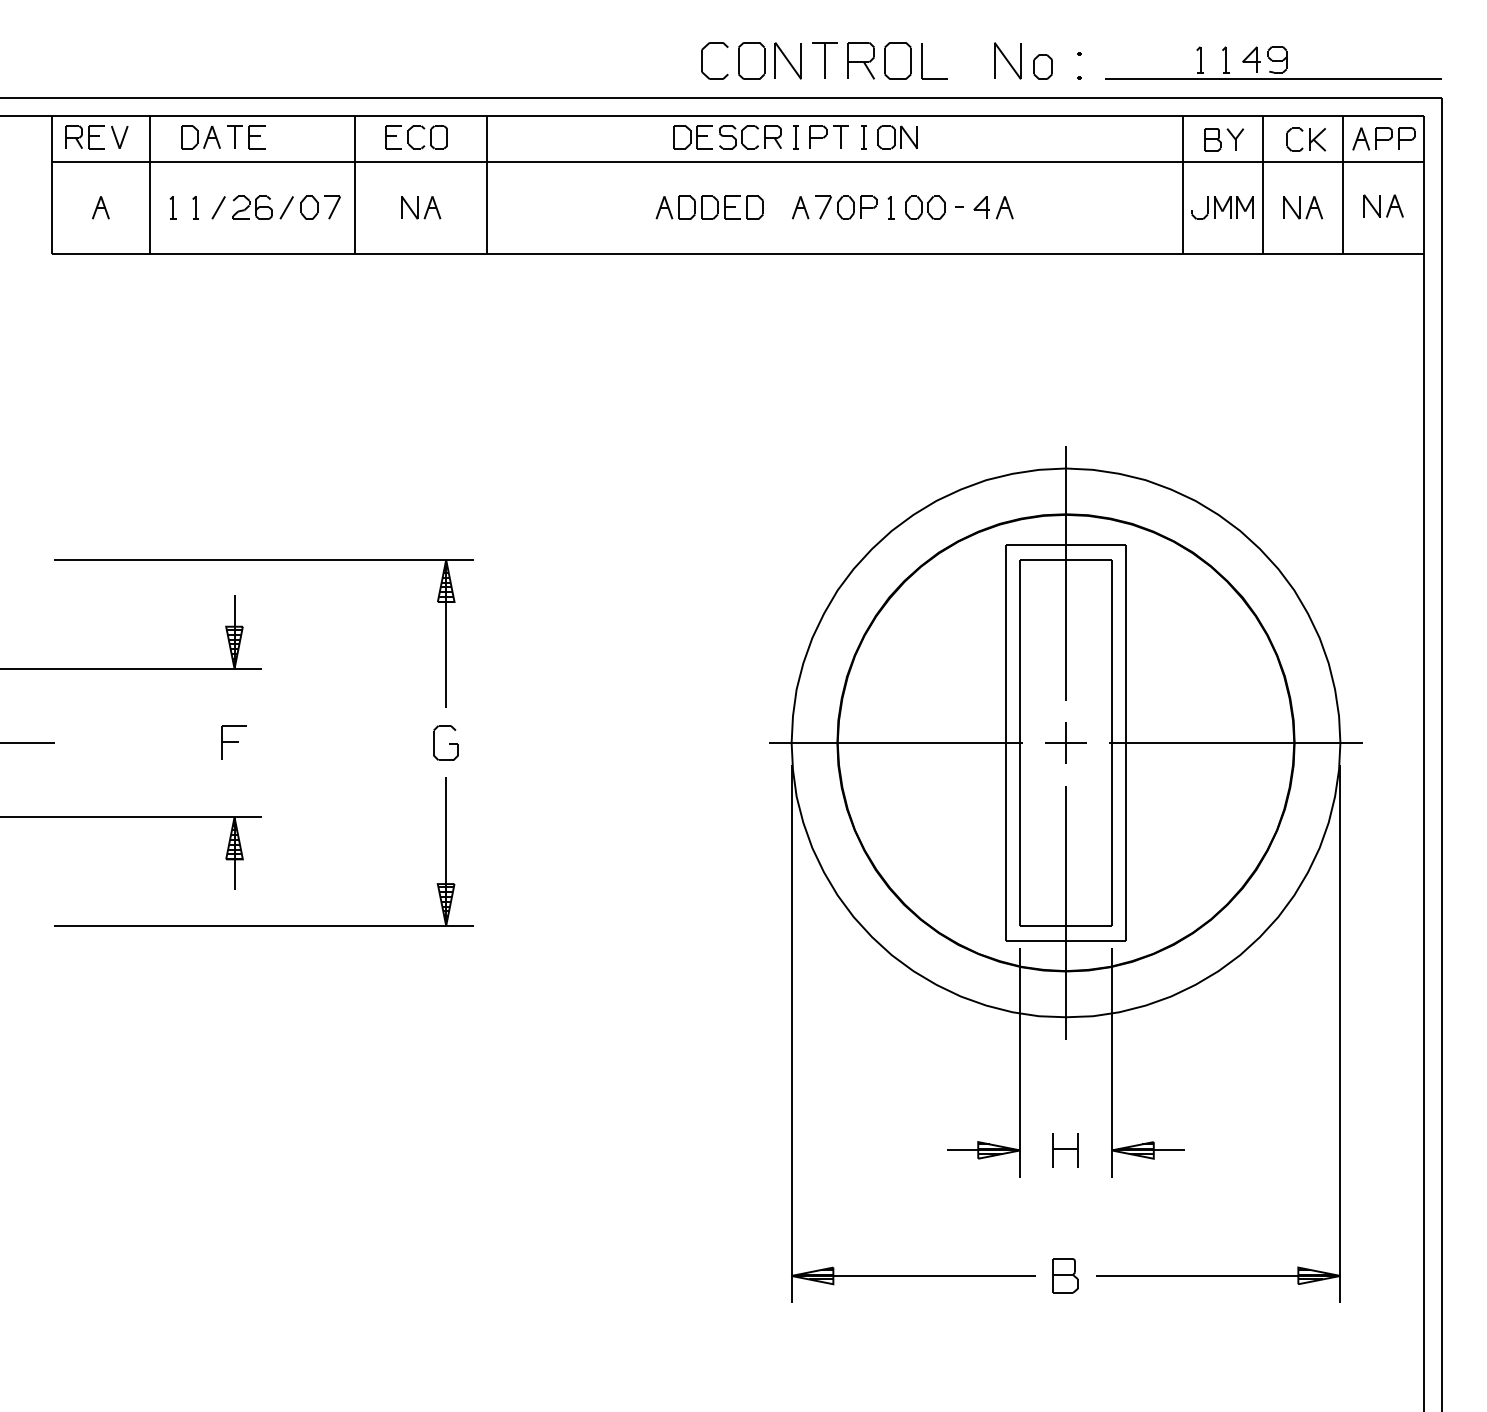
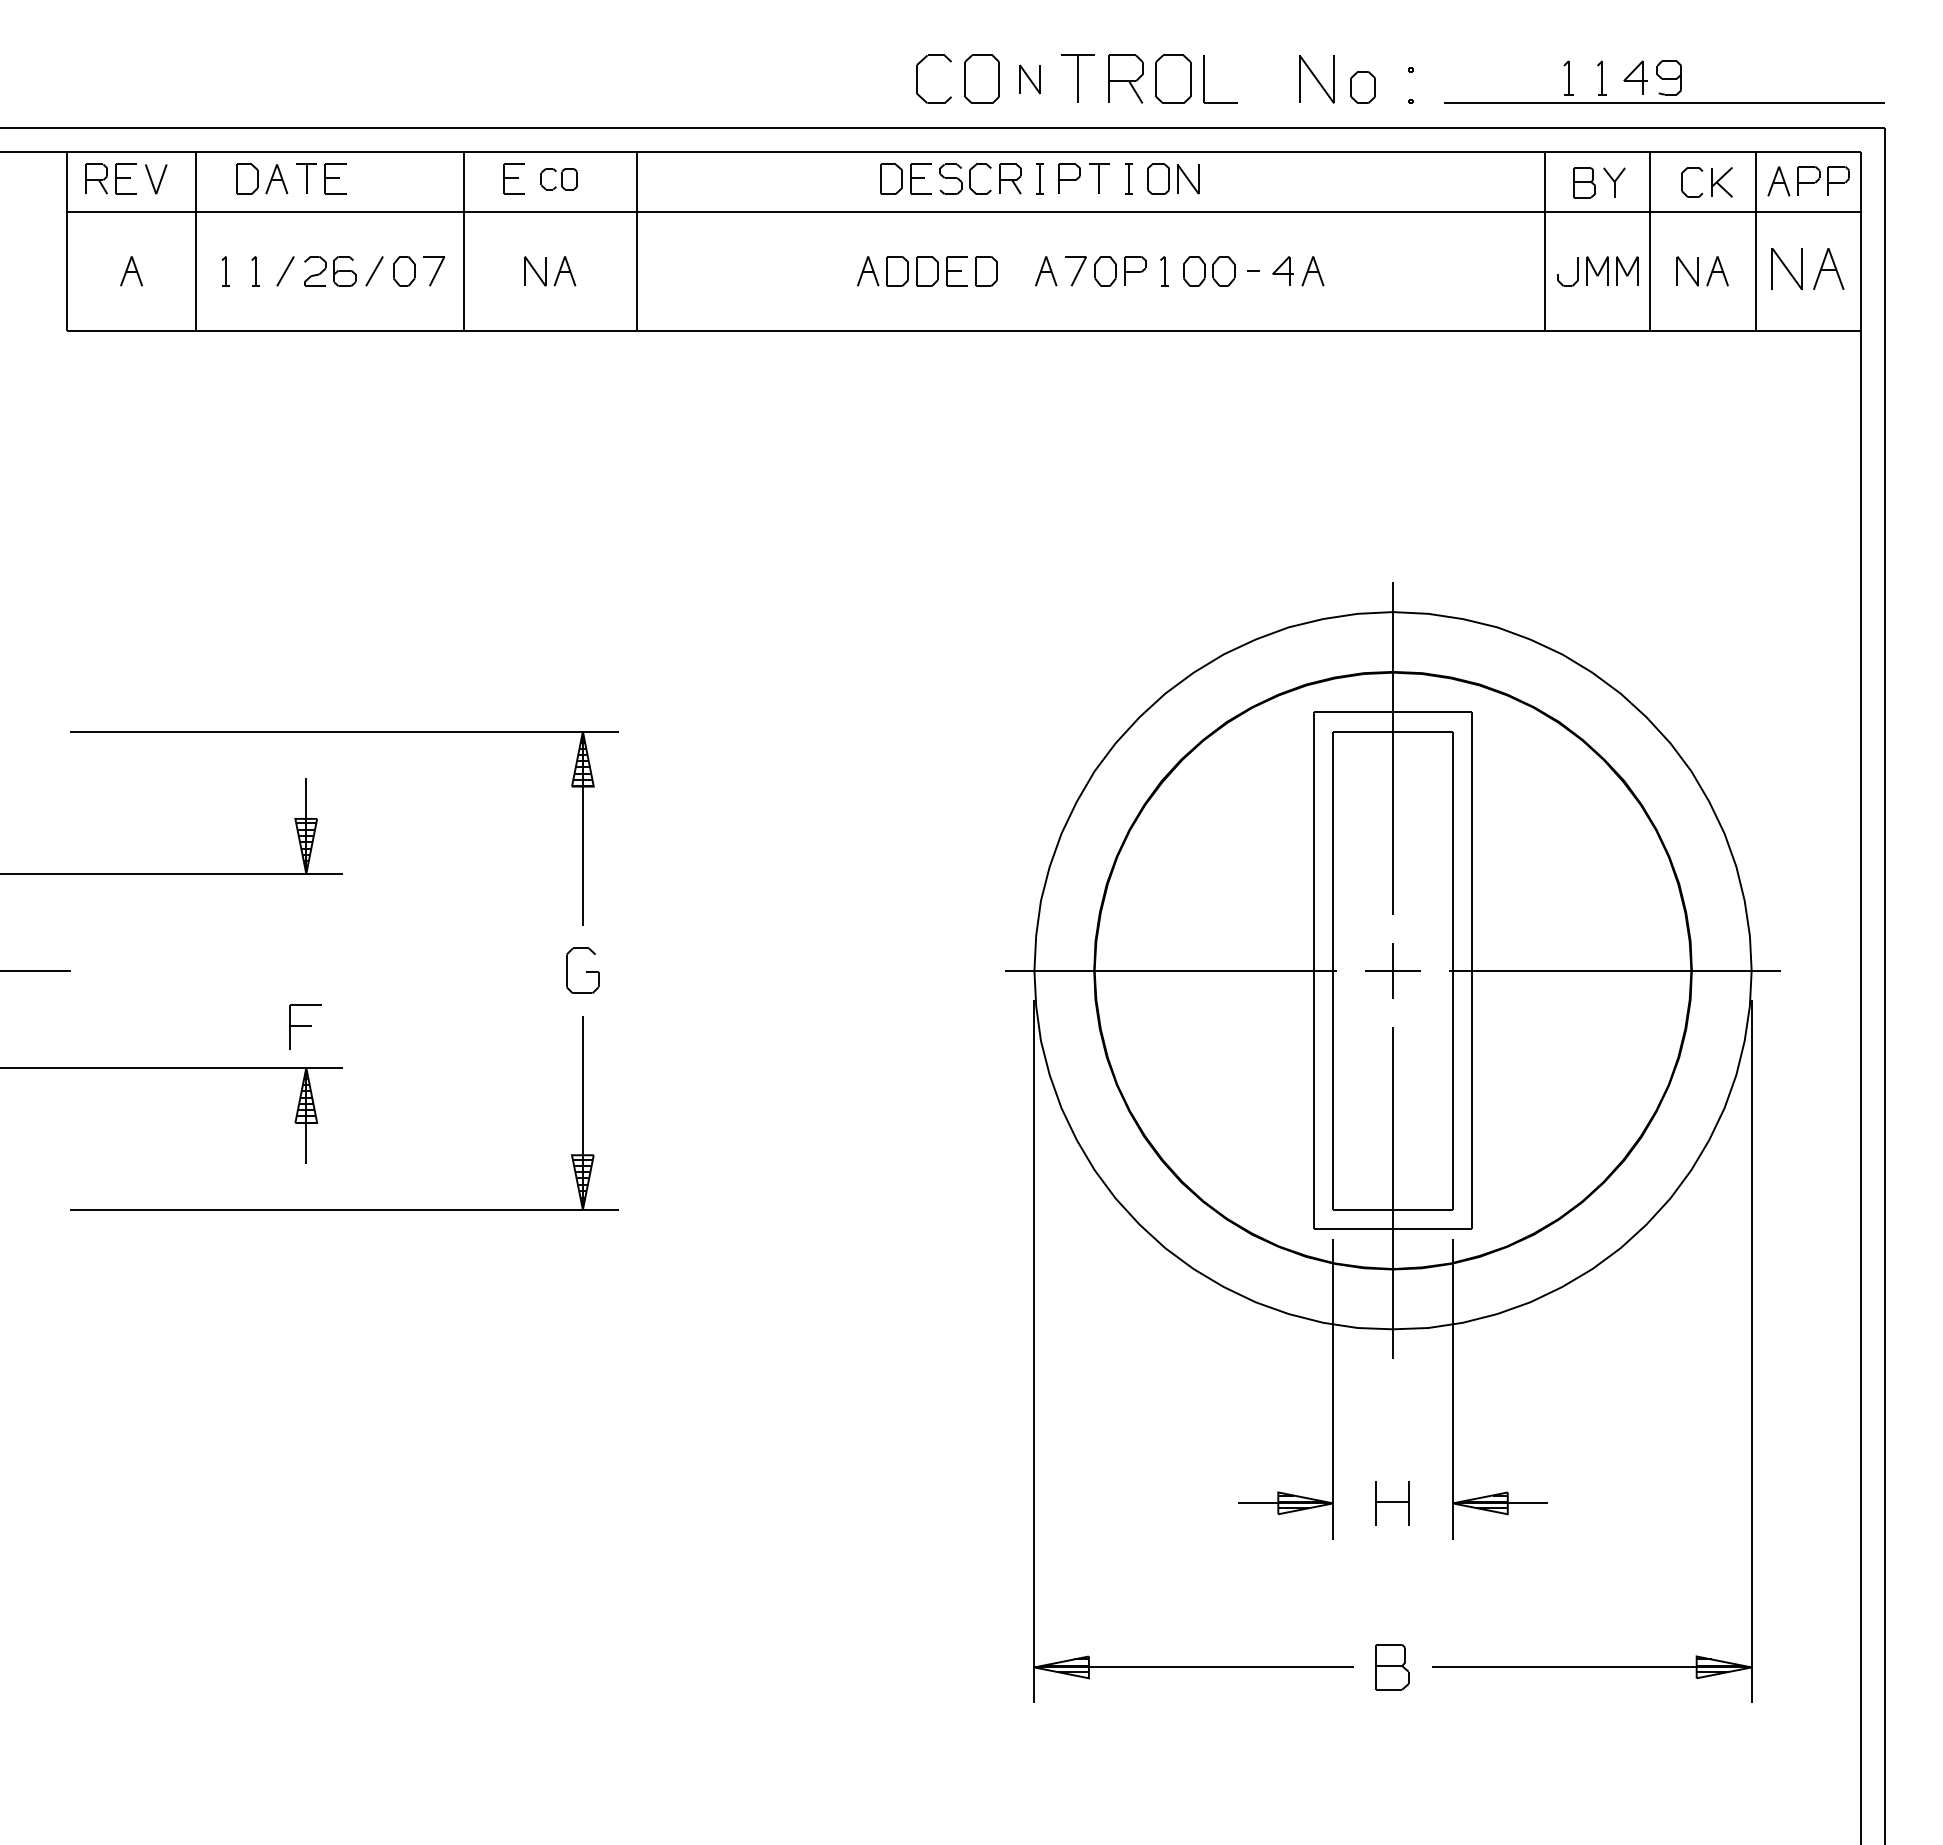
part: (787, 61) -> (1029, 79), size x0.6
part: (428, 136) -> (559, 178), size x0.7
part: (1383, 206) -> (1808, 269), size x1.4
part: (233, 741) -> (305, 1026), moved

